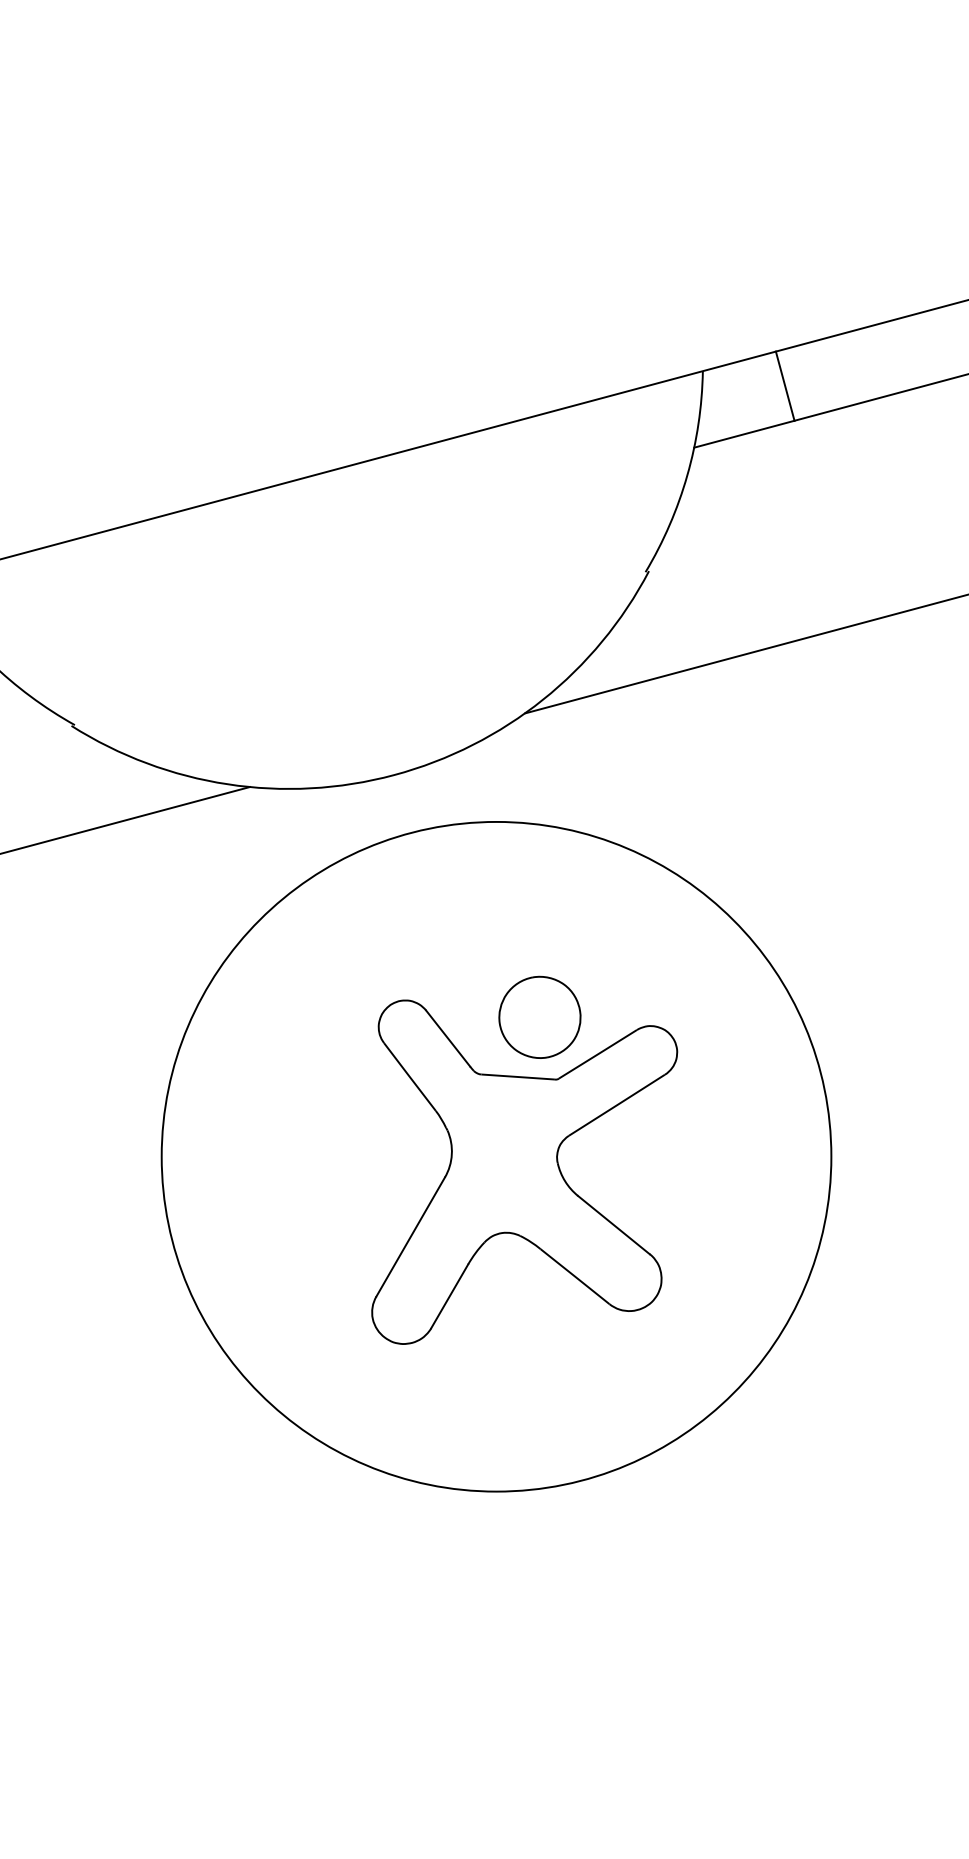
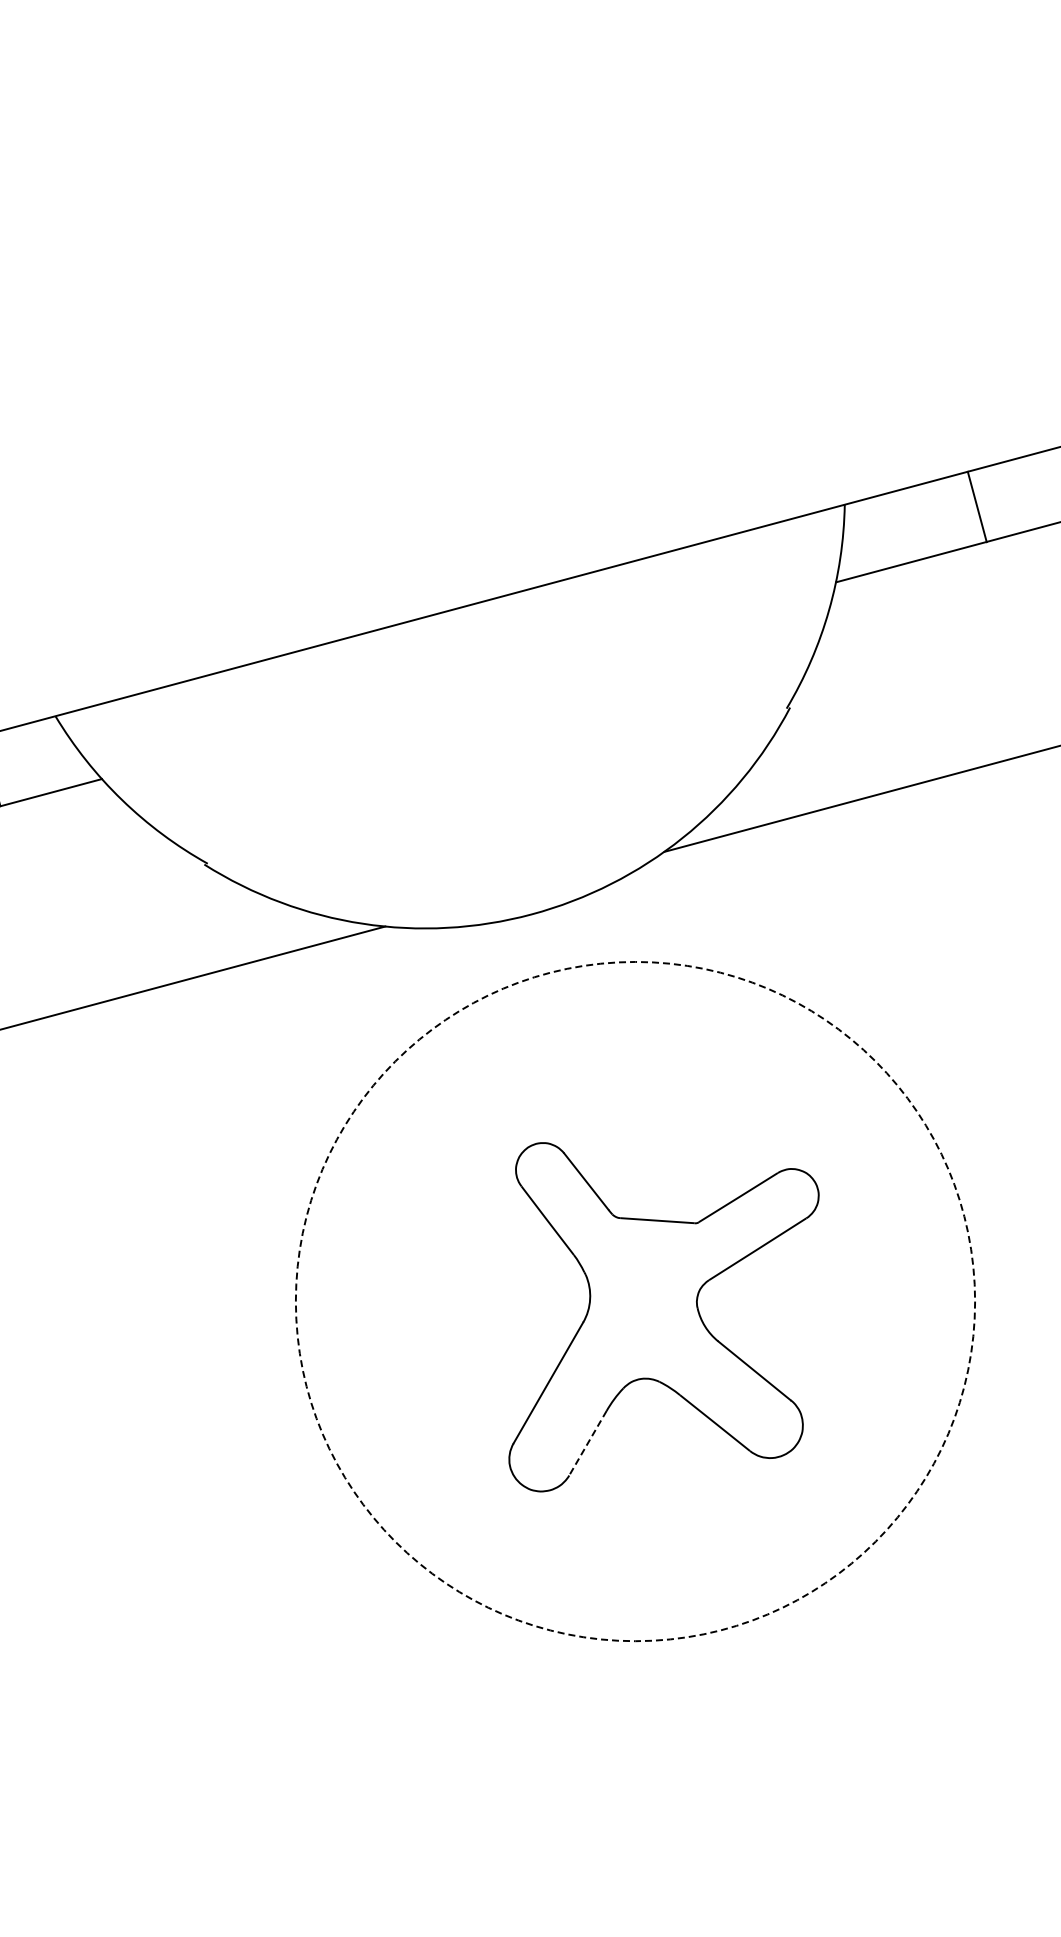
line: (784, 385) -> (976, 506), moved
part: (539, 1017) -> (679, 1160), removed
circle: (496, 1156) -> (635, 1301), solid -> dashed
line: (449, 1296) -> (587, 1443), solid -> dashed

